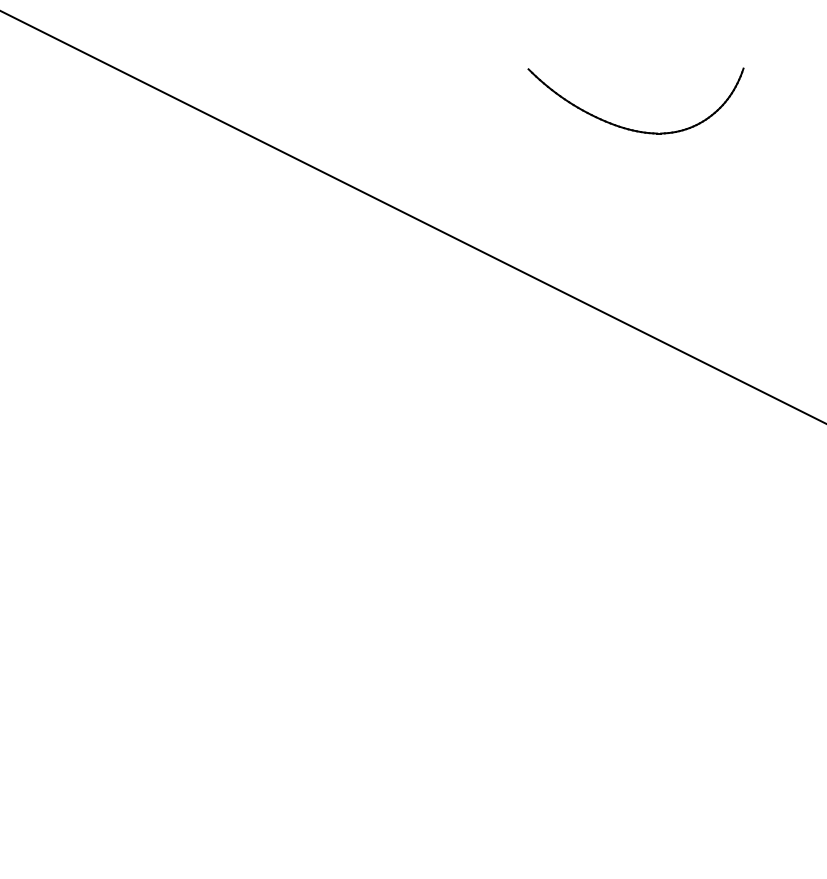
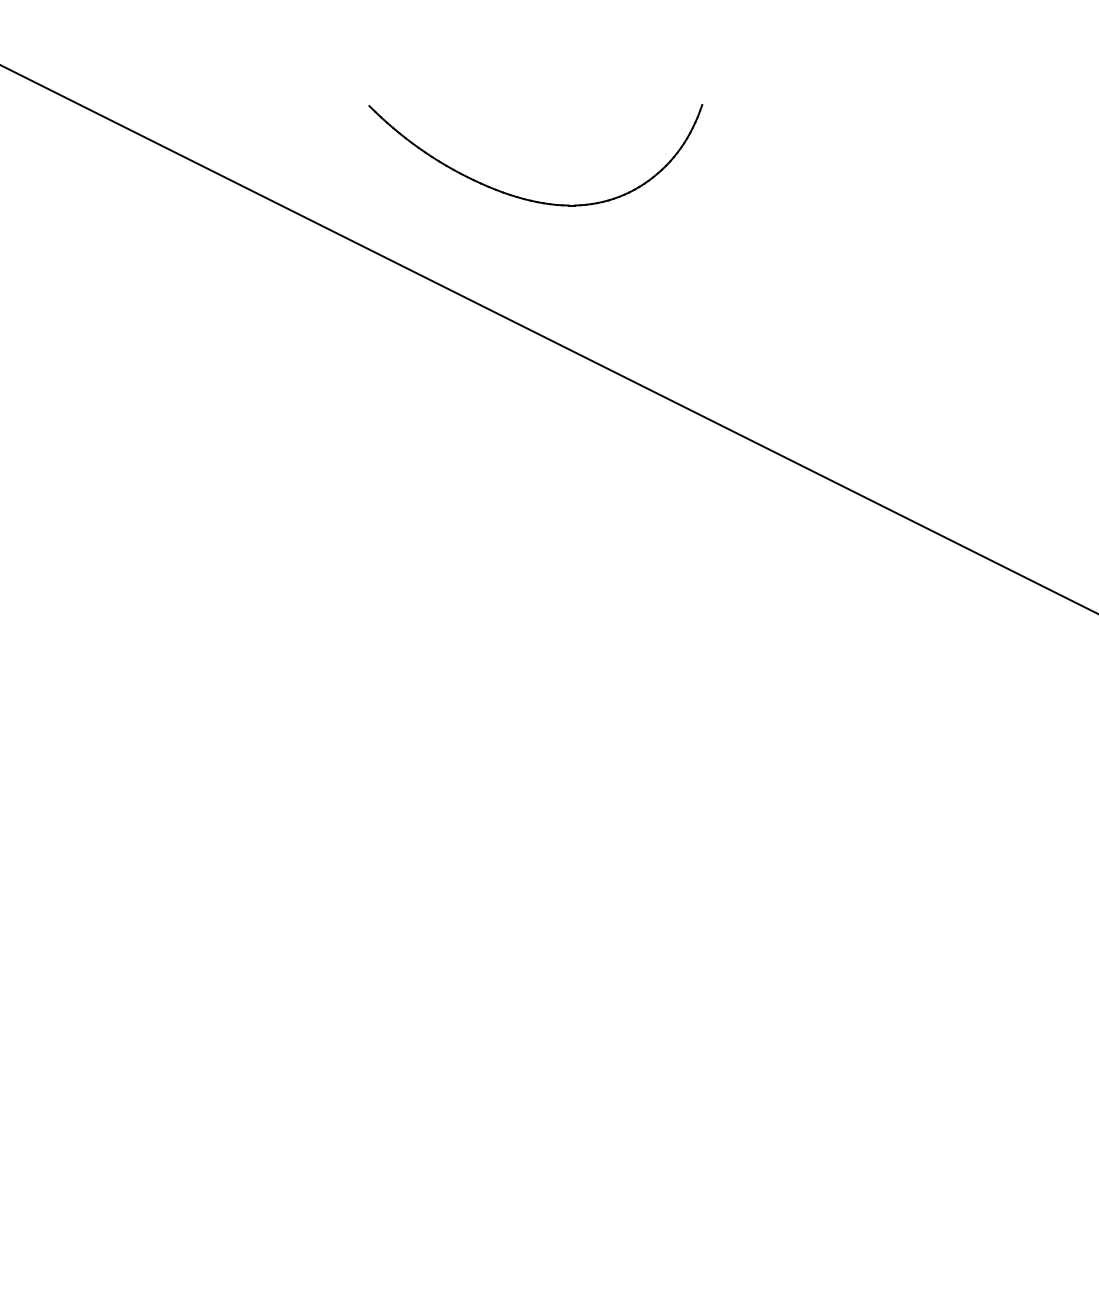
part: (630, 128) -> (527, 197), moved

